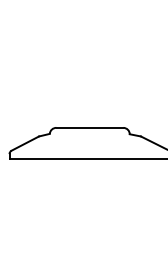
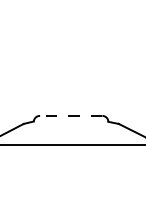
line: (89, 127) -> (70, 115), solid -> dashed

